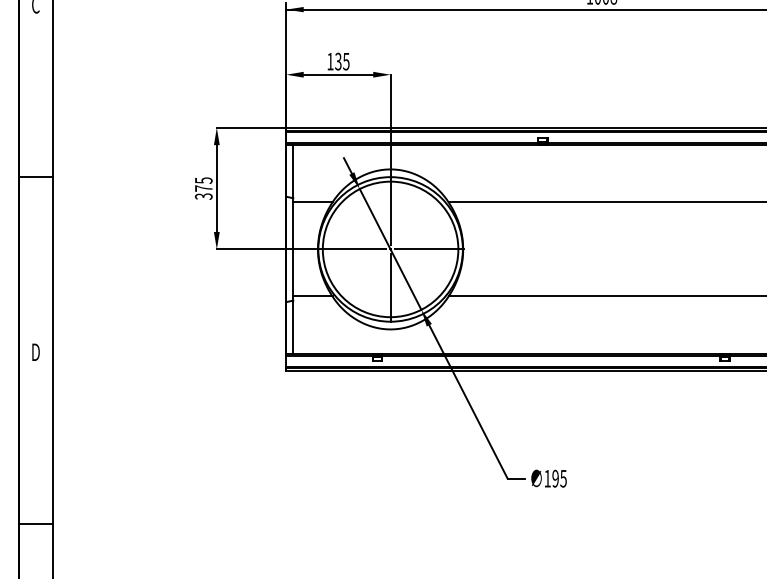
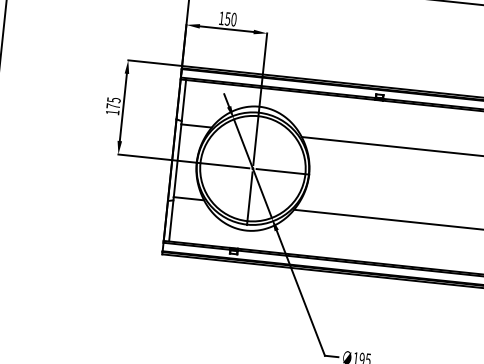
text: (342, 61) -> (231, 19), 135 -> 150
text: (203, 196) -> (112, 112), 375 -> 175

